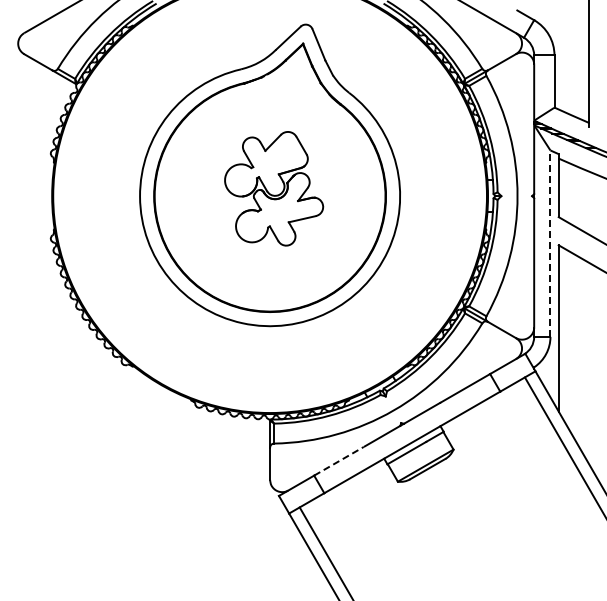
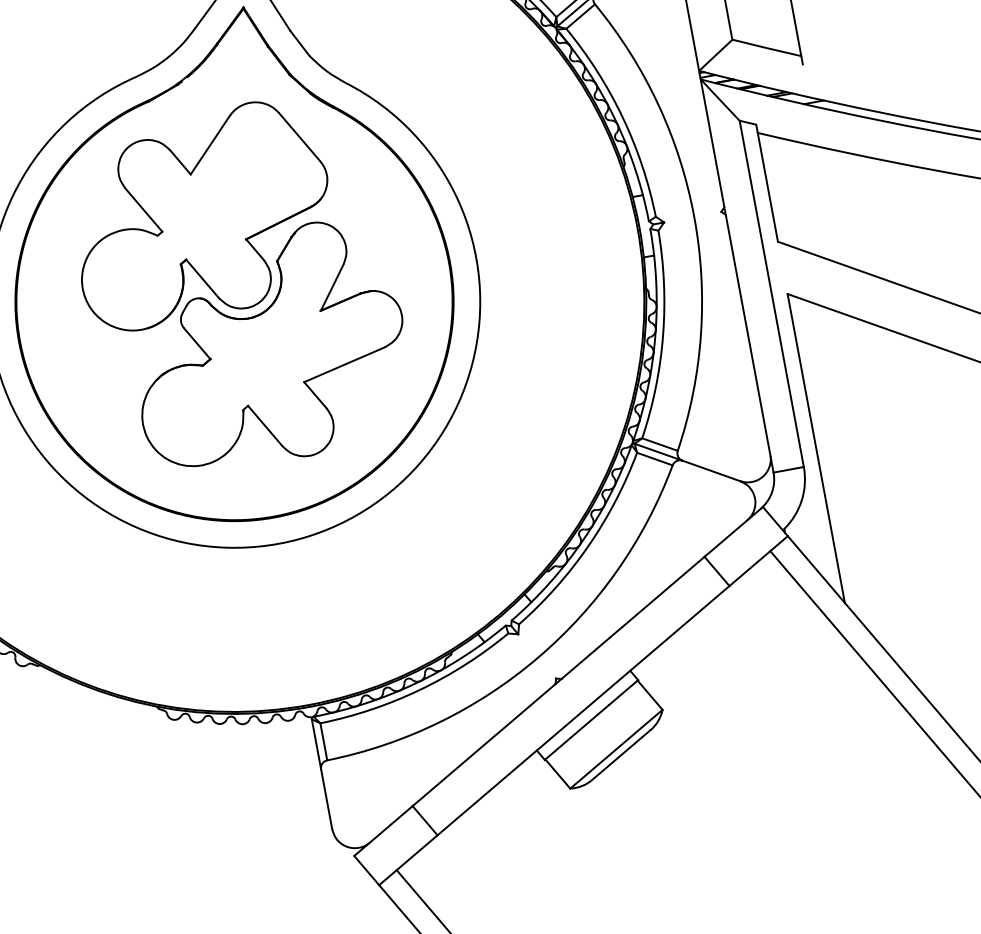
part: (273, 188) -> (238, 286), size x1.67
line: (550, 243) -> (771, 293), dashed -> solid
line: (338, 461) -> (452, 771), dashed -> solid

